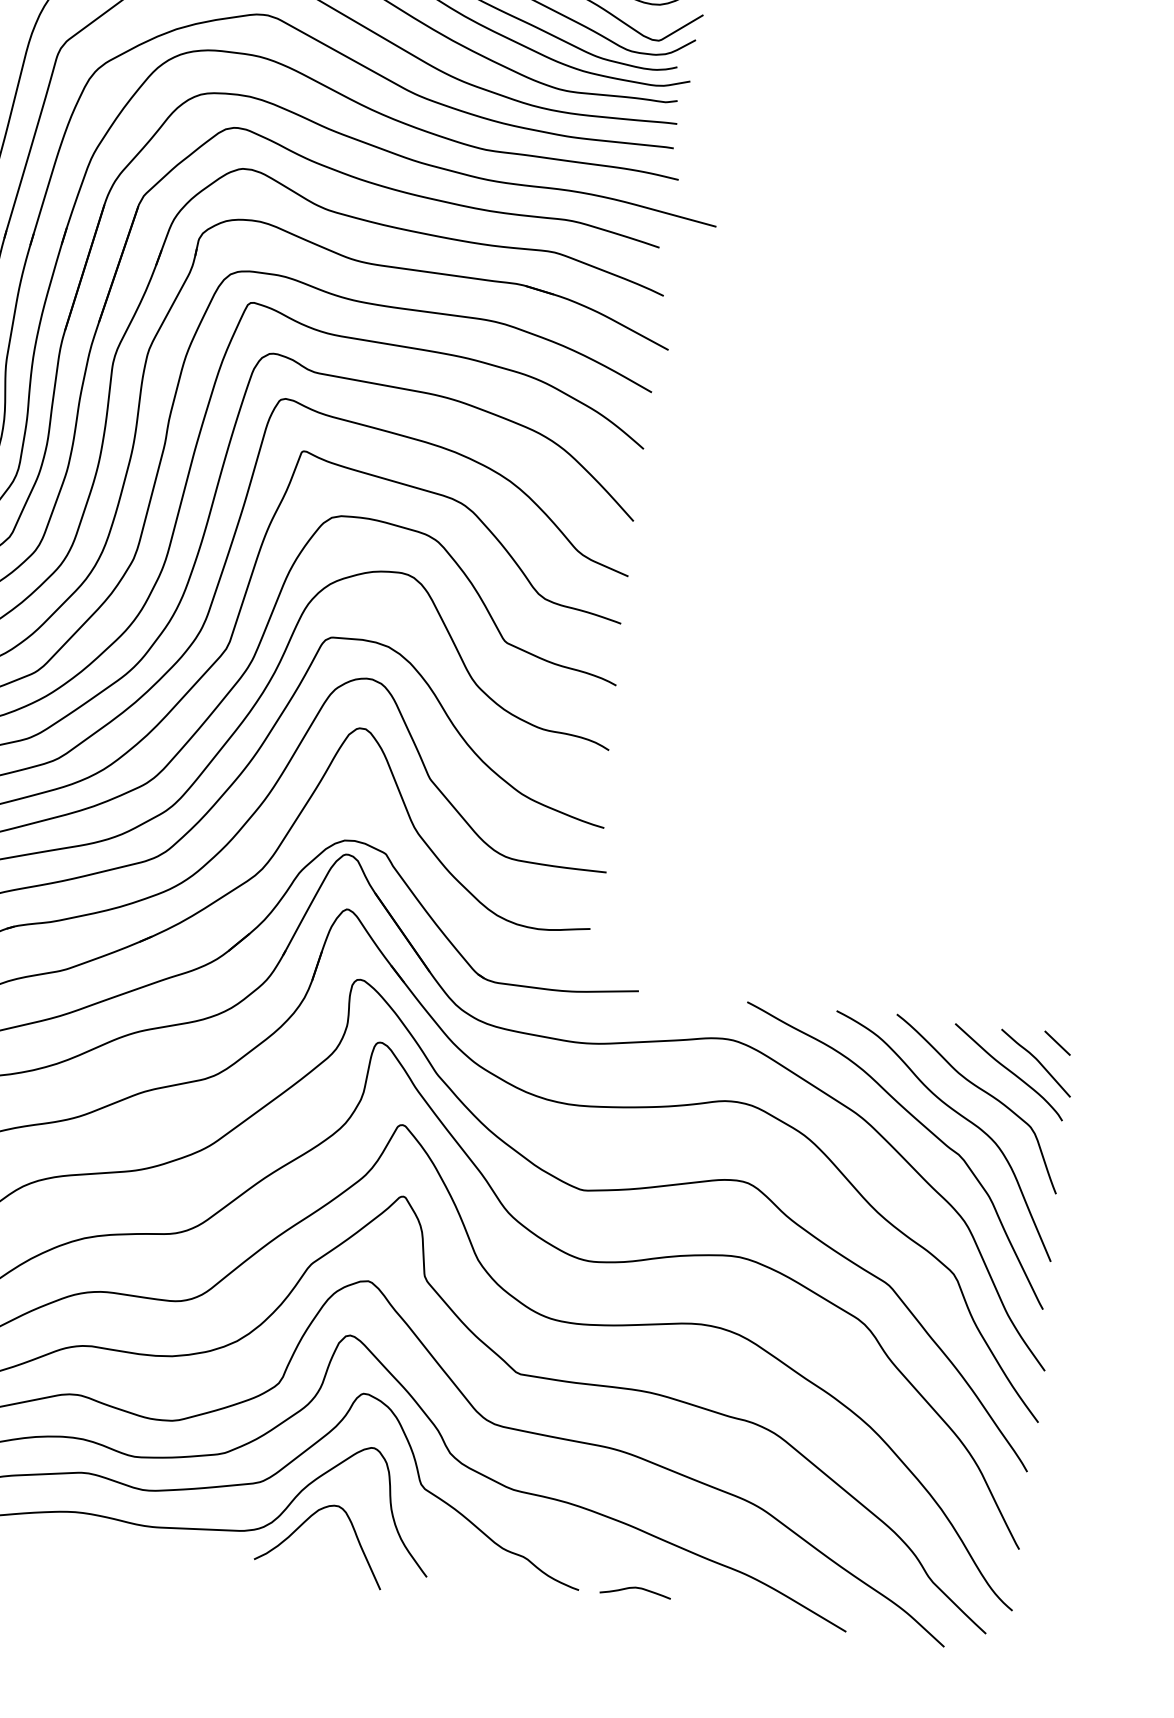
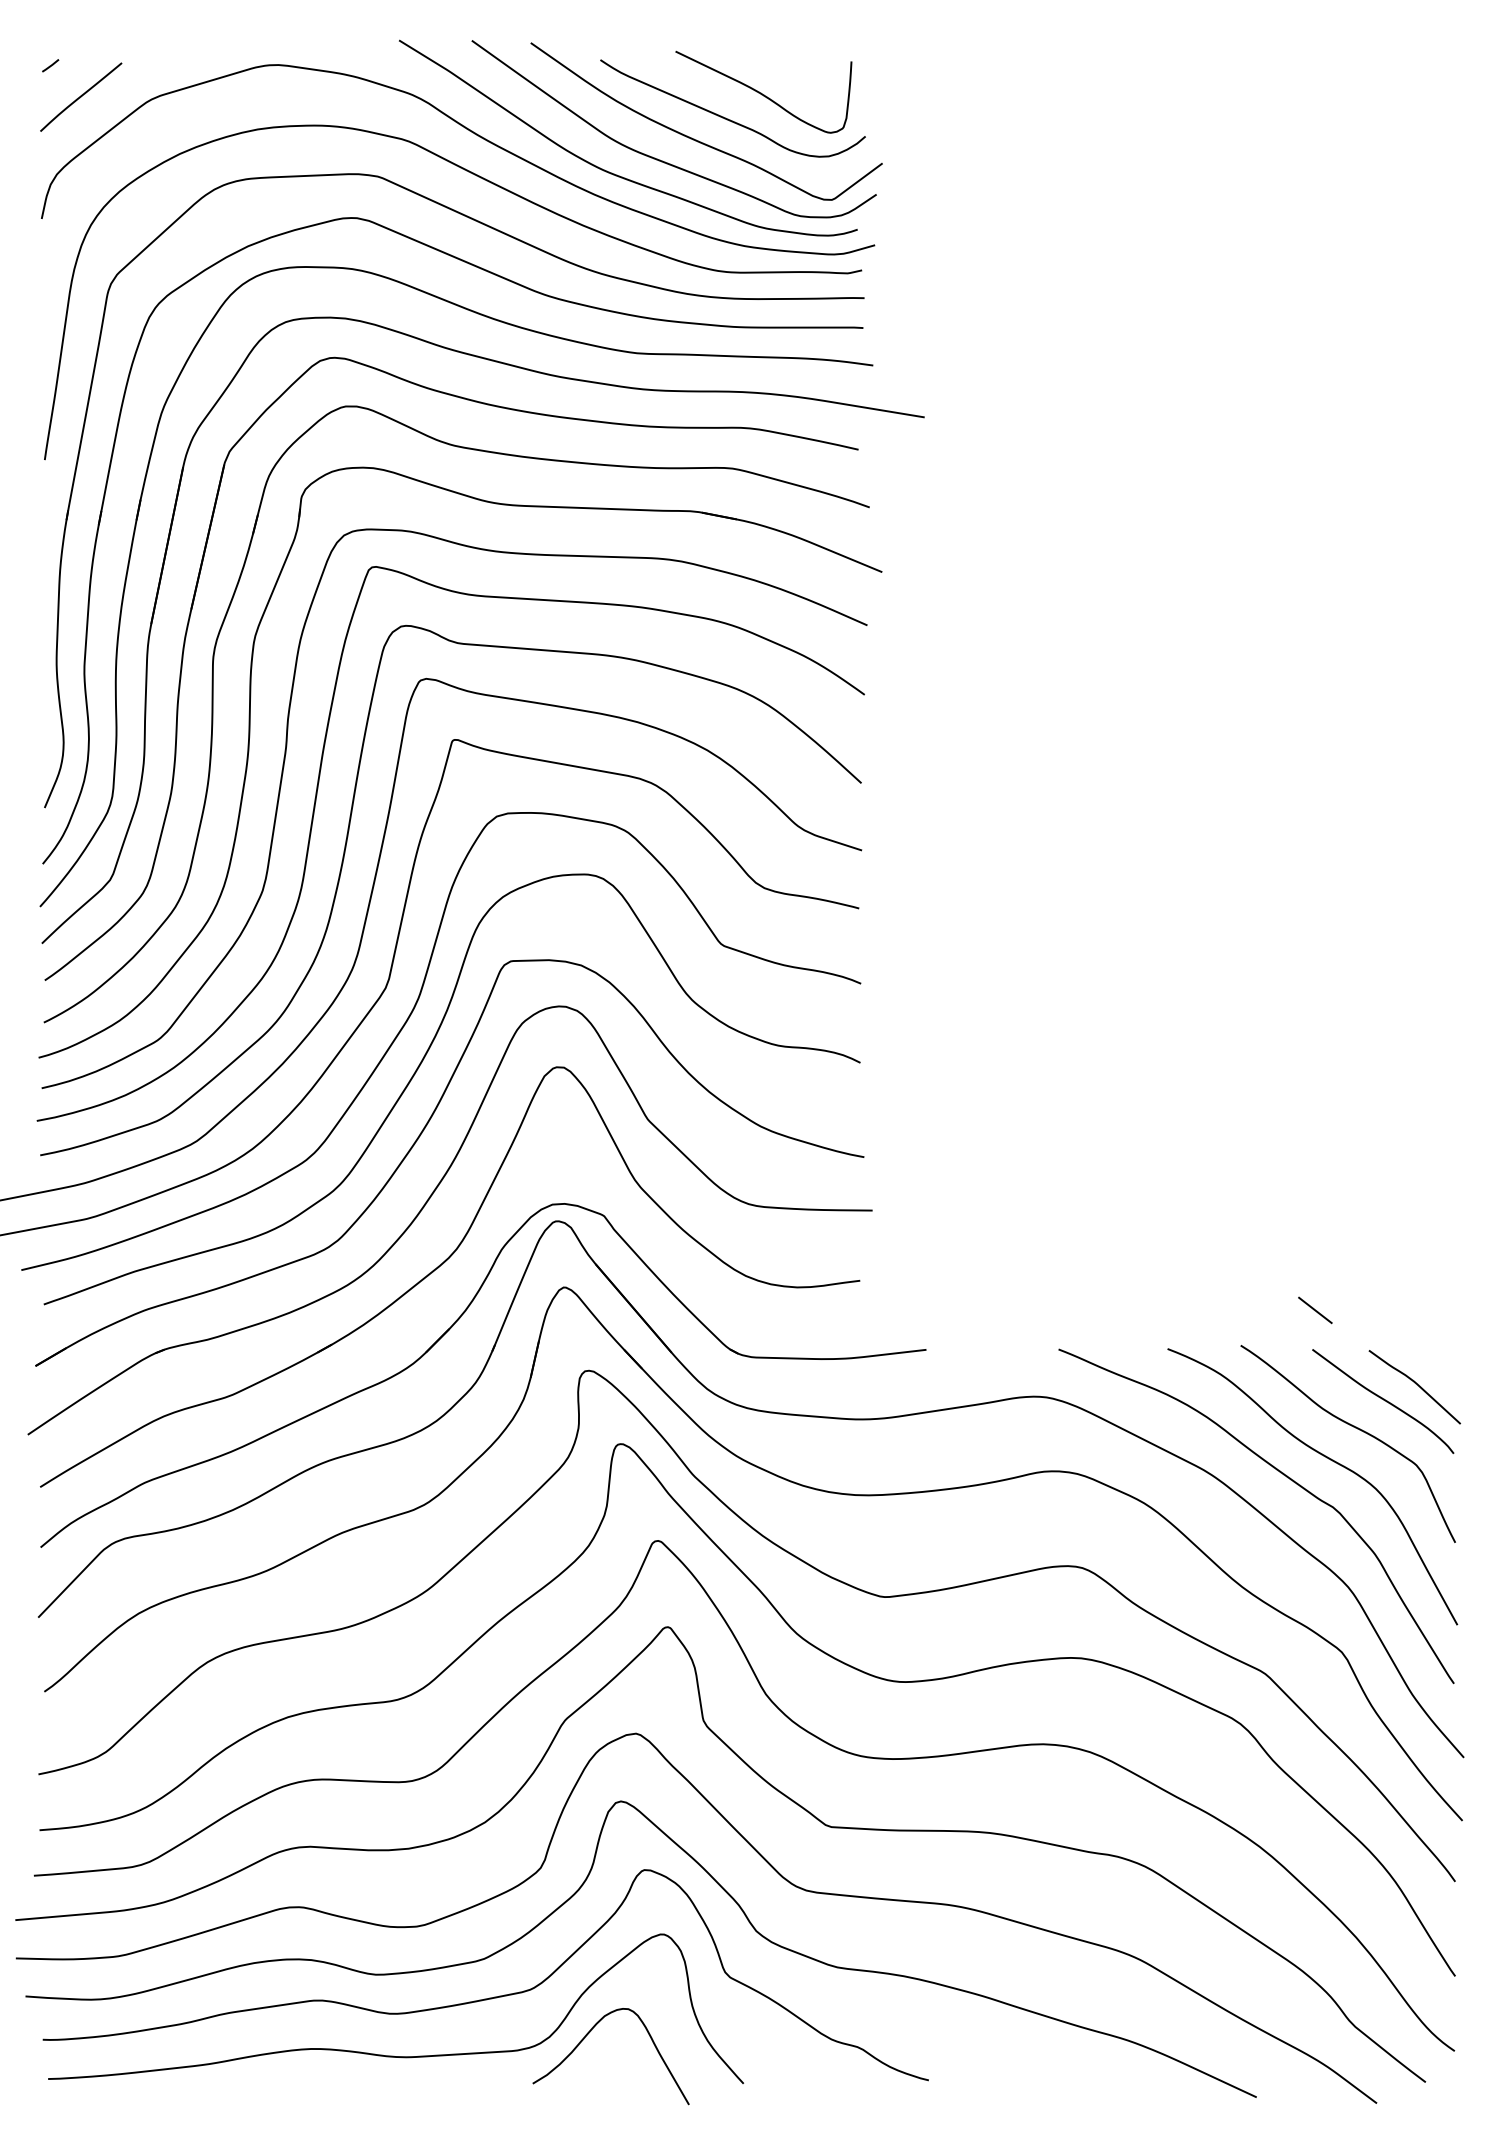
line: (1057, 1043) -> (1315, 1310), moved
curve: (636, 1588) -> (997, 2071), removed

